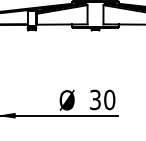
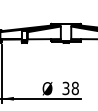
text: (108, 100) -> (74, 88), 30 -> 38

